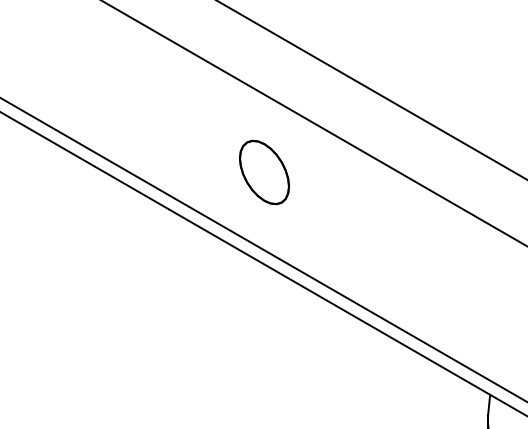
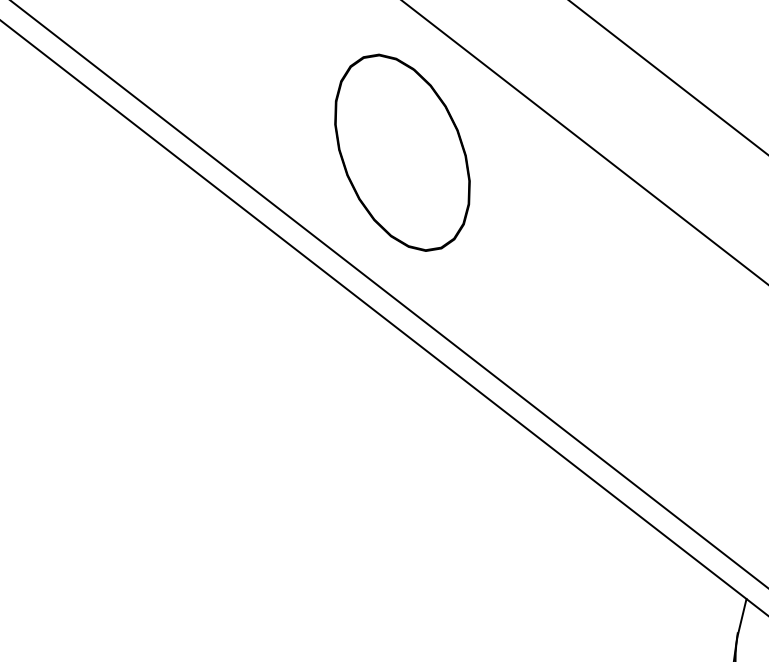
part: (264, 172) -> (402, 152), size x1.67

